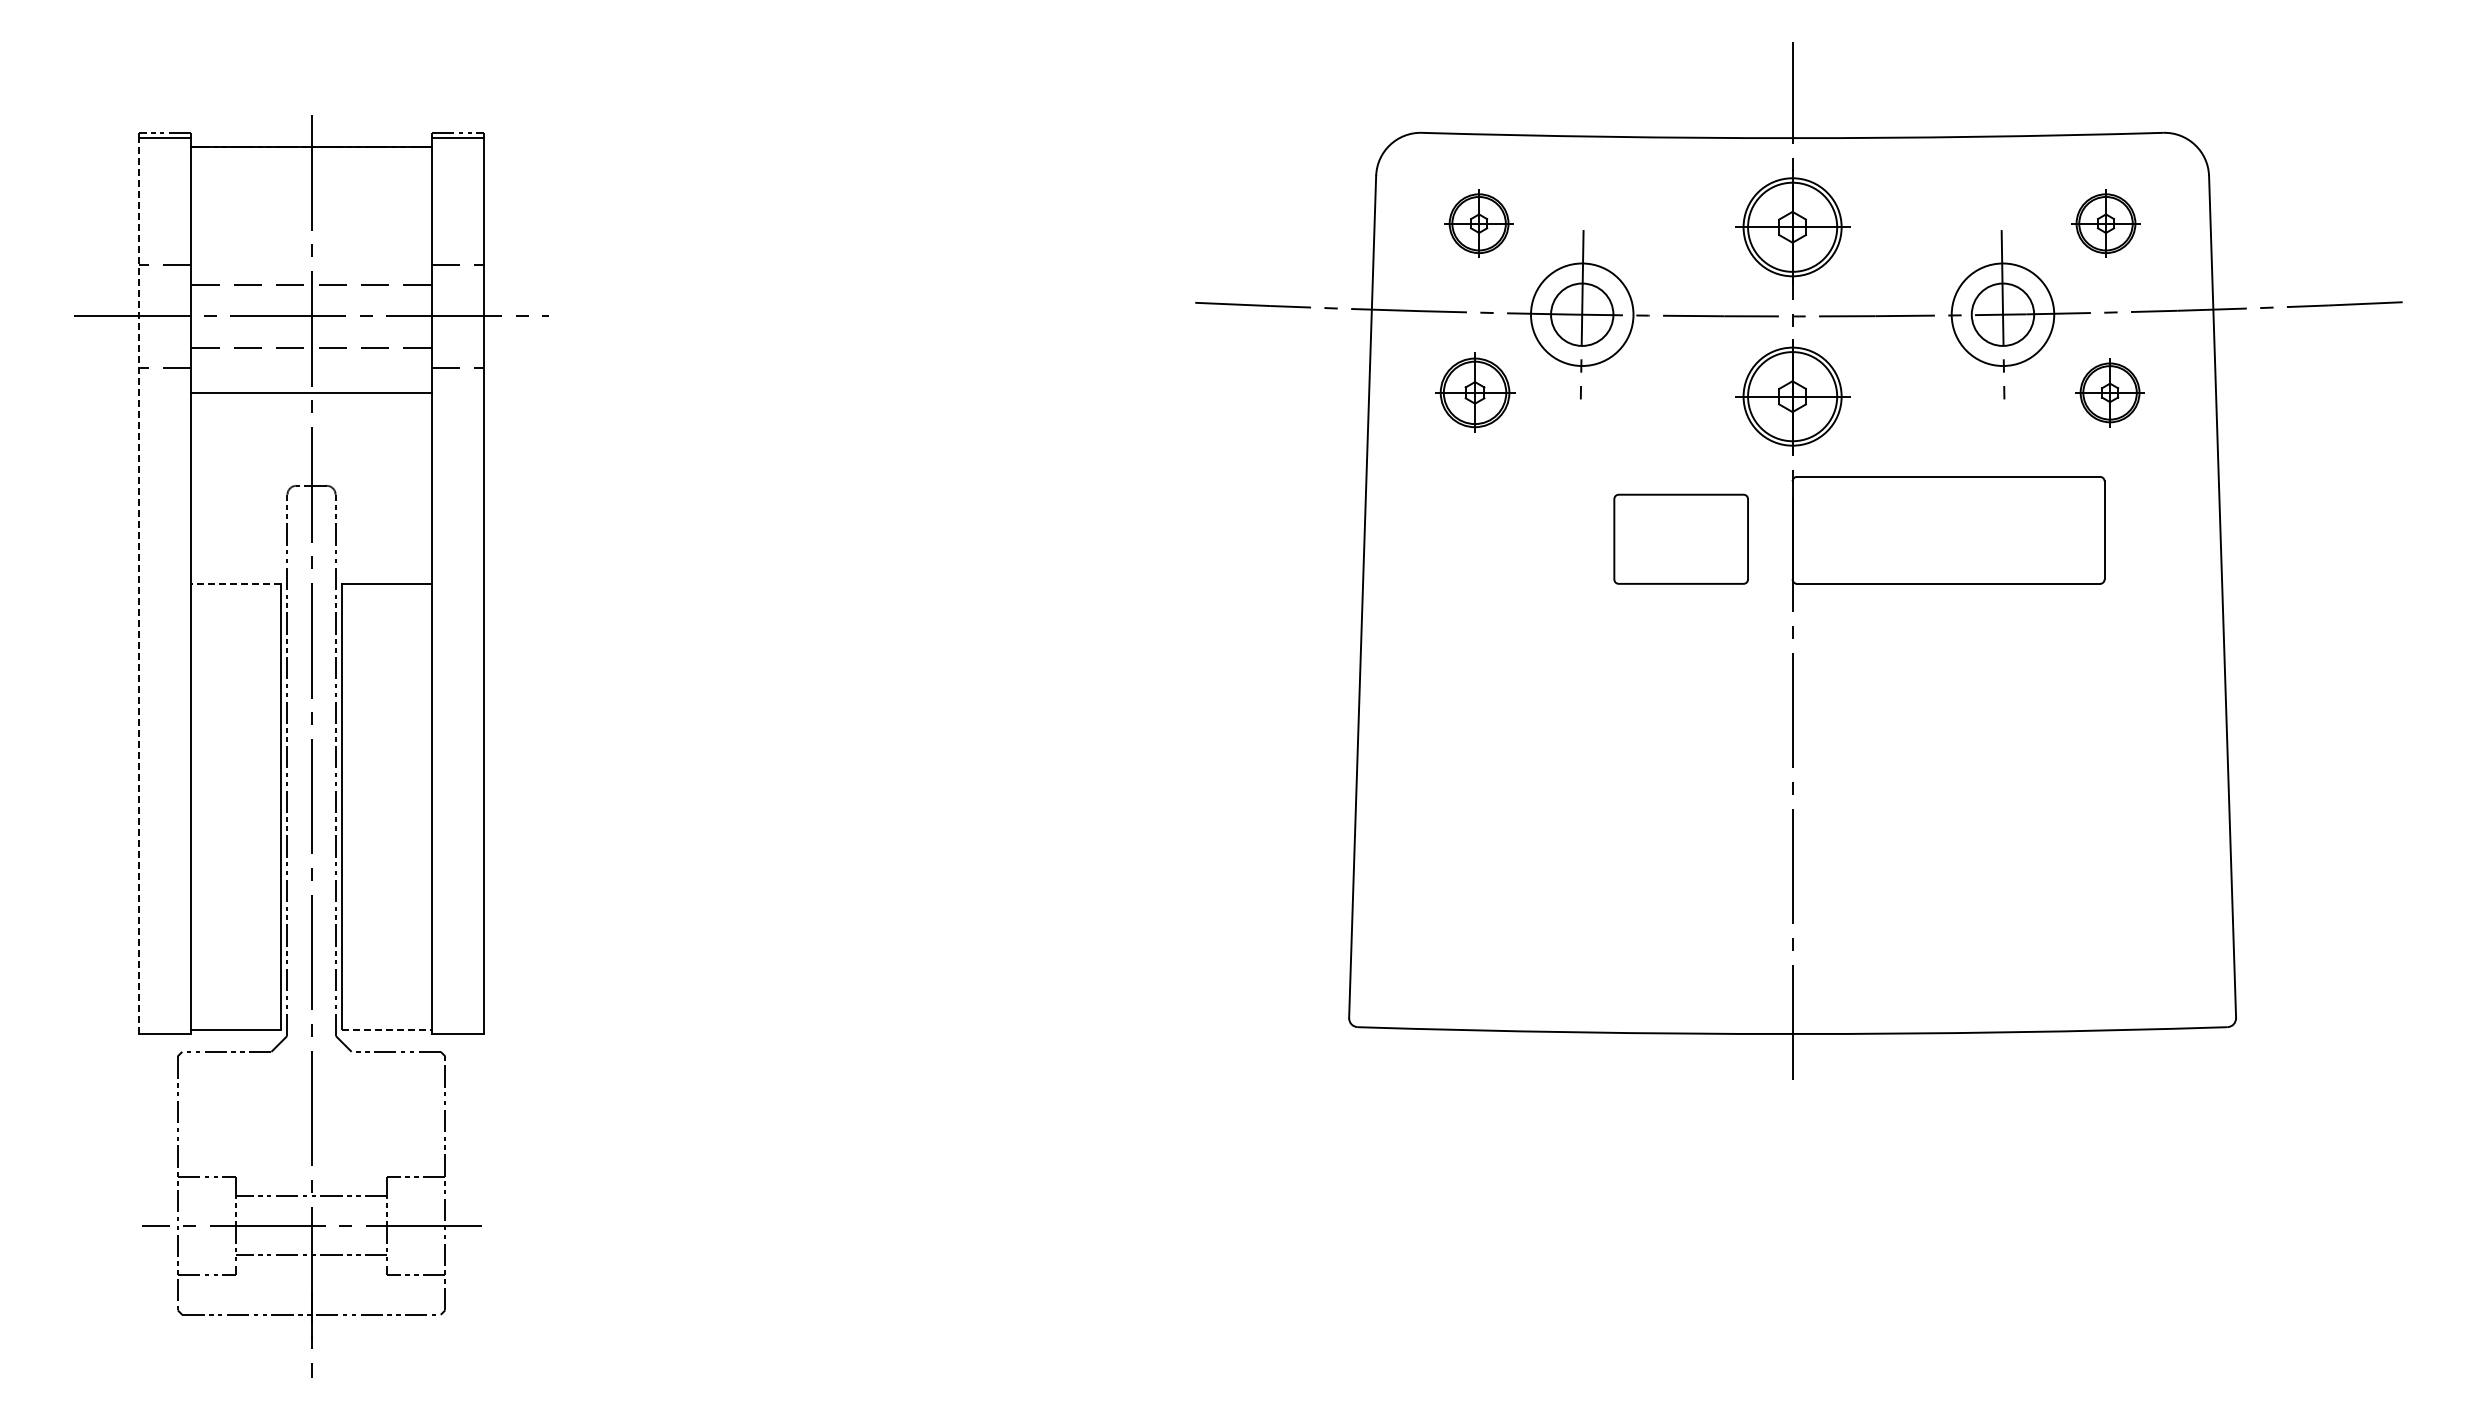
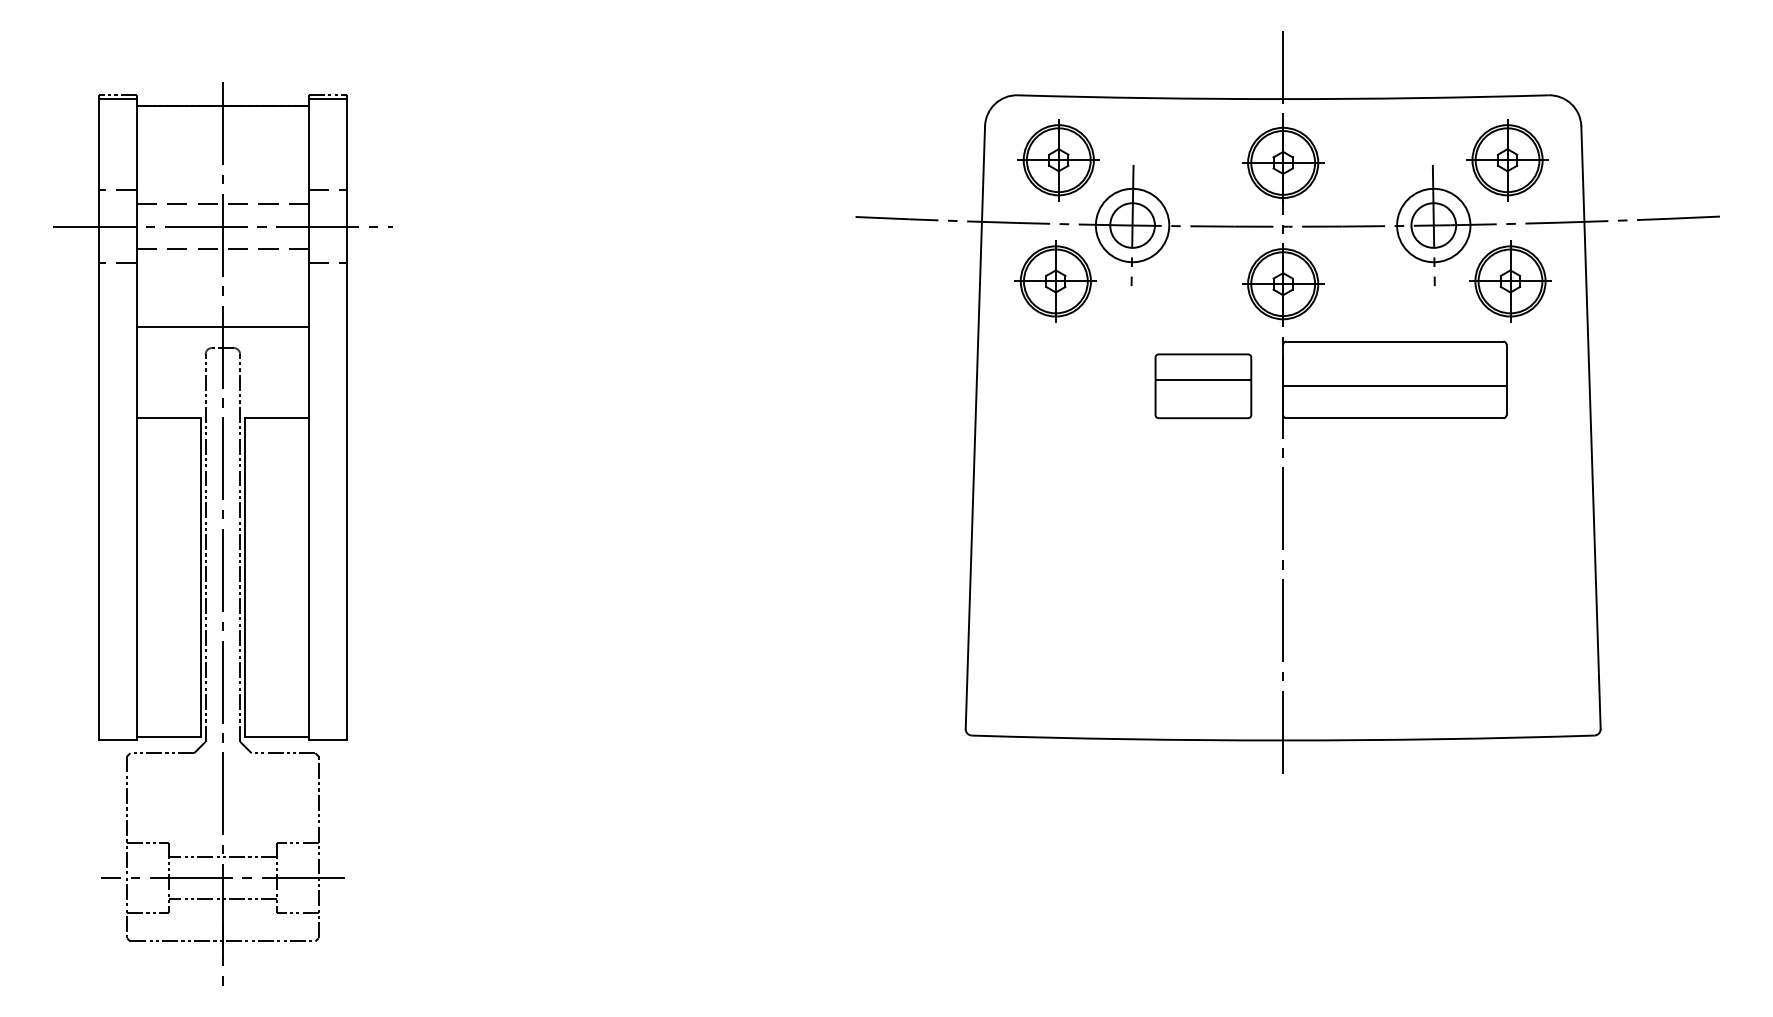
part: (1478, 223) -> (1058, 160), size x1.67
part: (2105, 223) -> (1507, 160), size x1.67
part: (1474, 392) -> (1055, 281), size x1.43
part: (2109, 392) -> (1510, 281), size x1.67
line: (311, 393) -> (222, 327), moved
line: (1681, 530) -> (1203, 379), added
line: (1948, 539) -> (1394, 386), added
line: (235, 583) -> (168, 417), dashed -> solid
line: (138, 586) -> (99, 420), dashed -> solid
line: (387, 1029) -> (277, 737), dashed -> solid

